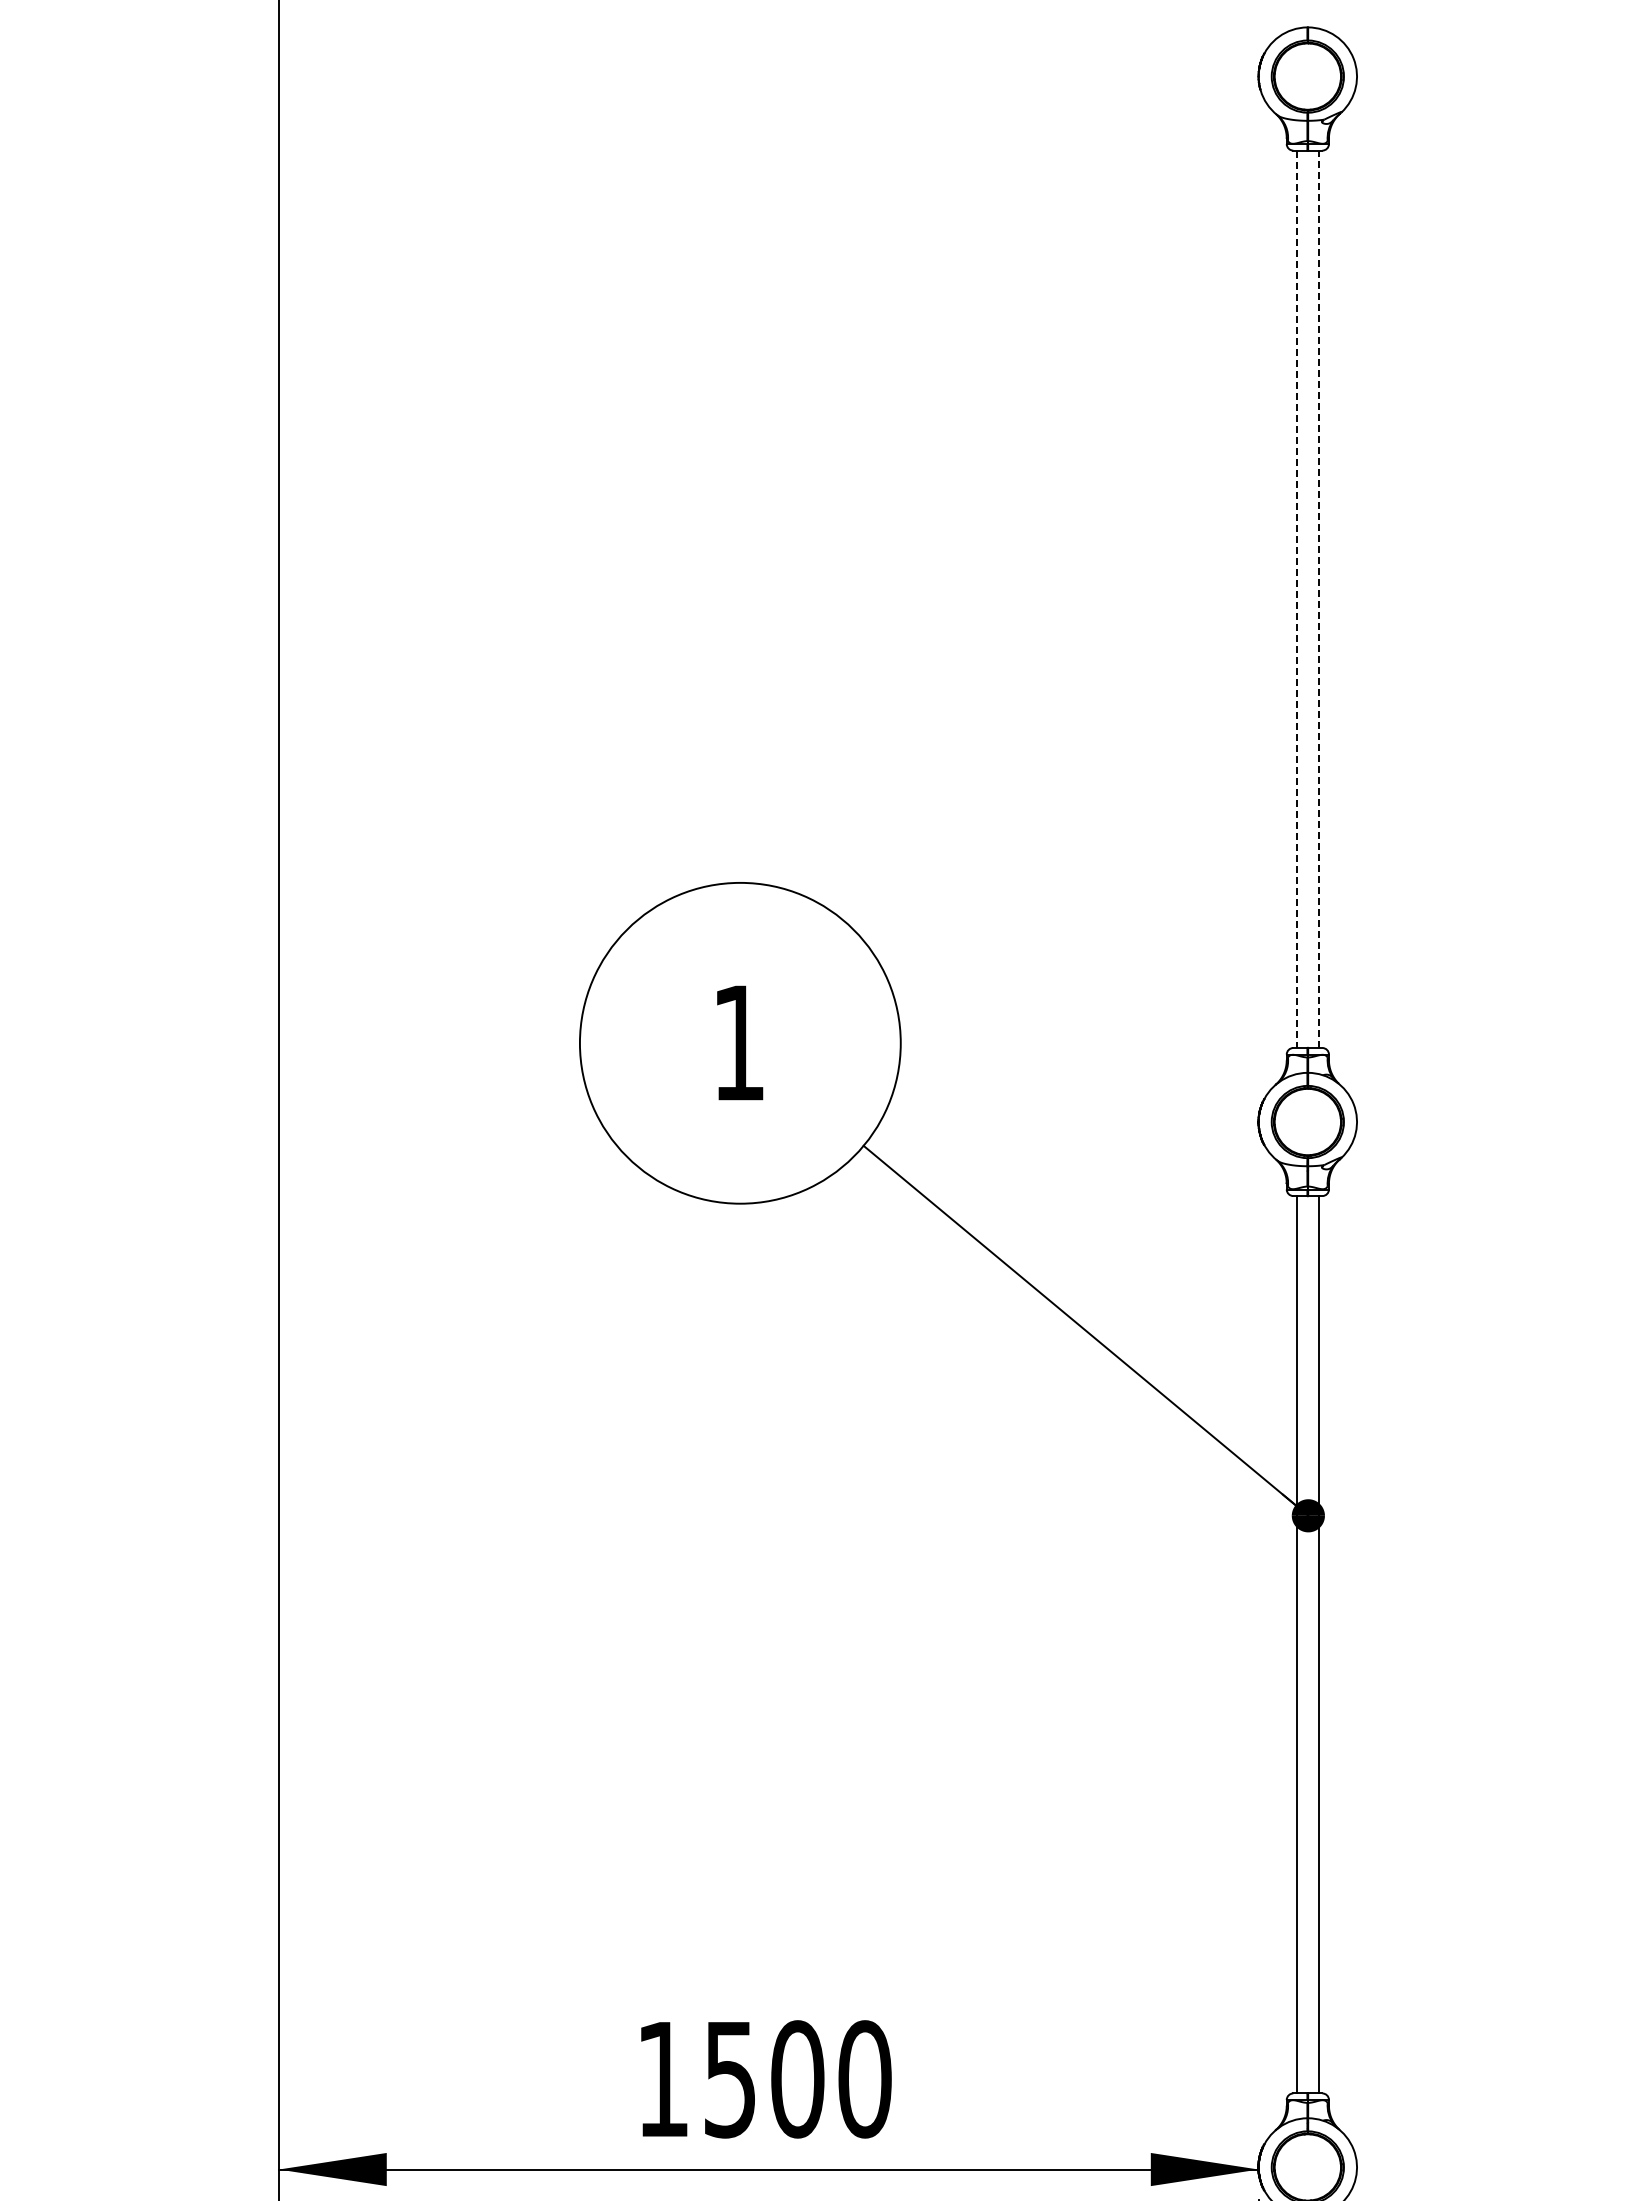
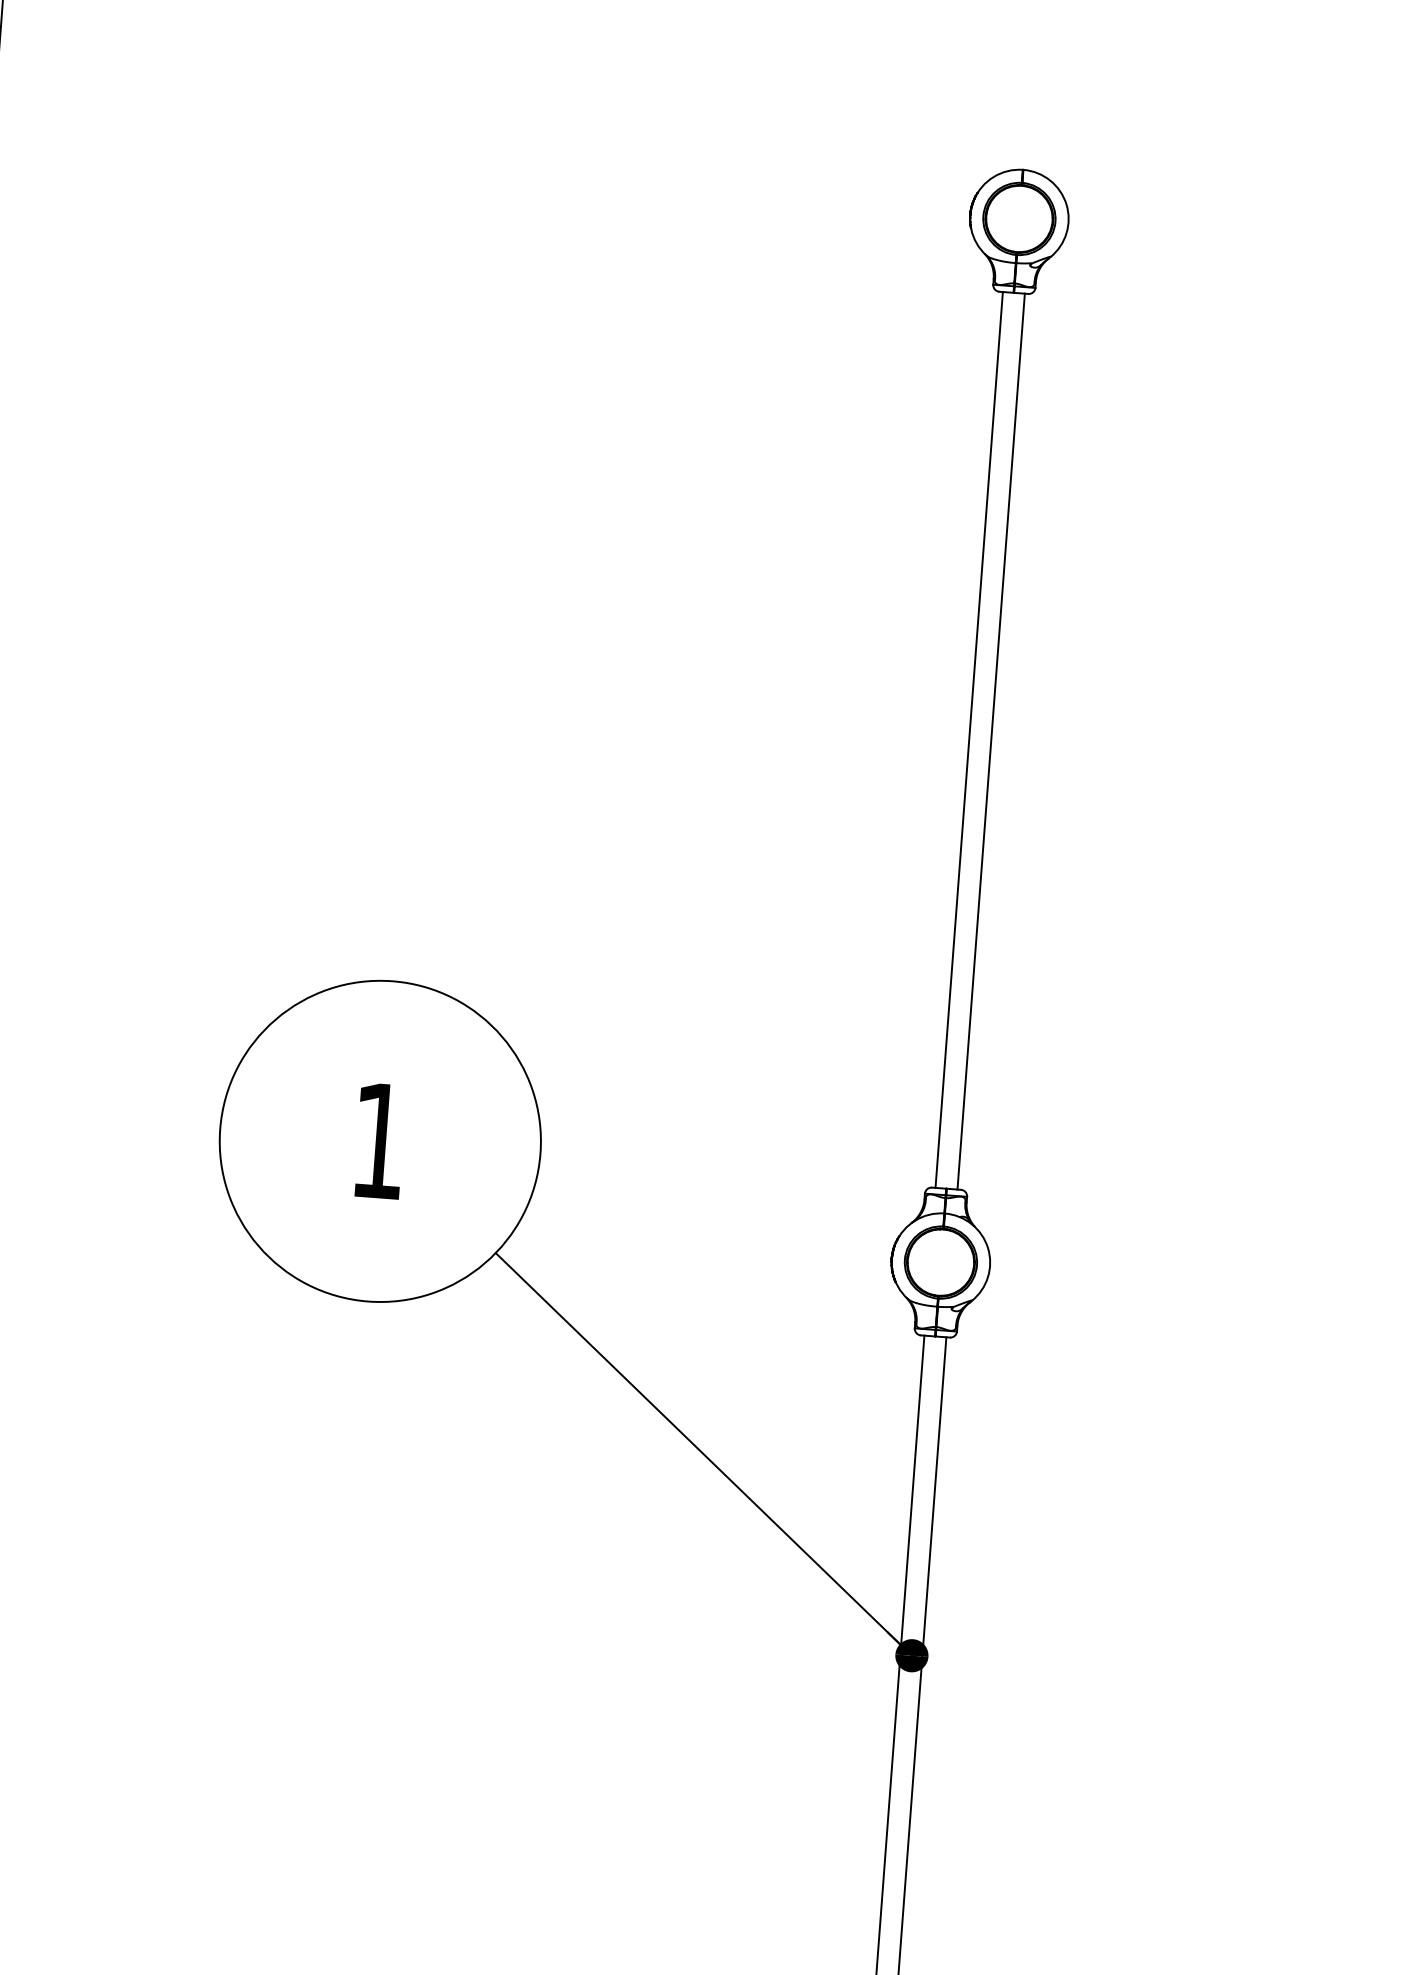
line: (1296, 599) -> (968, 740), dashed -> solid
line: (1318, 599) -> (990, 741), dashed -> solid

